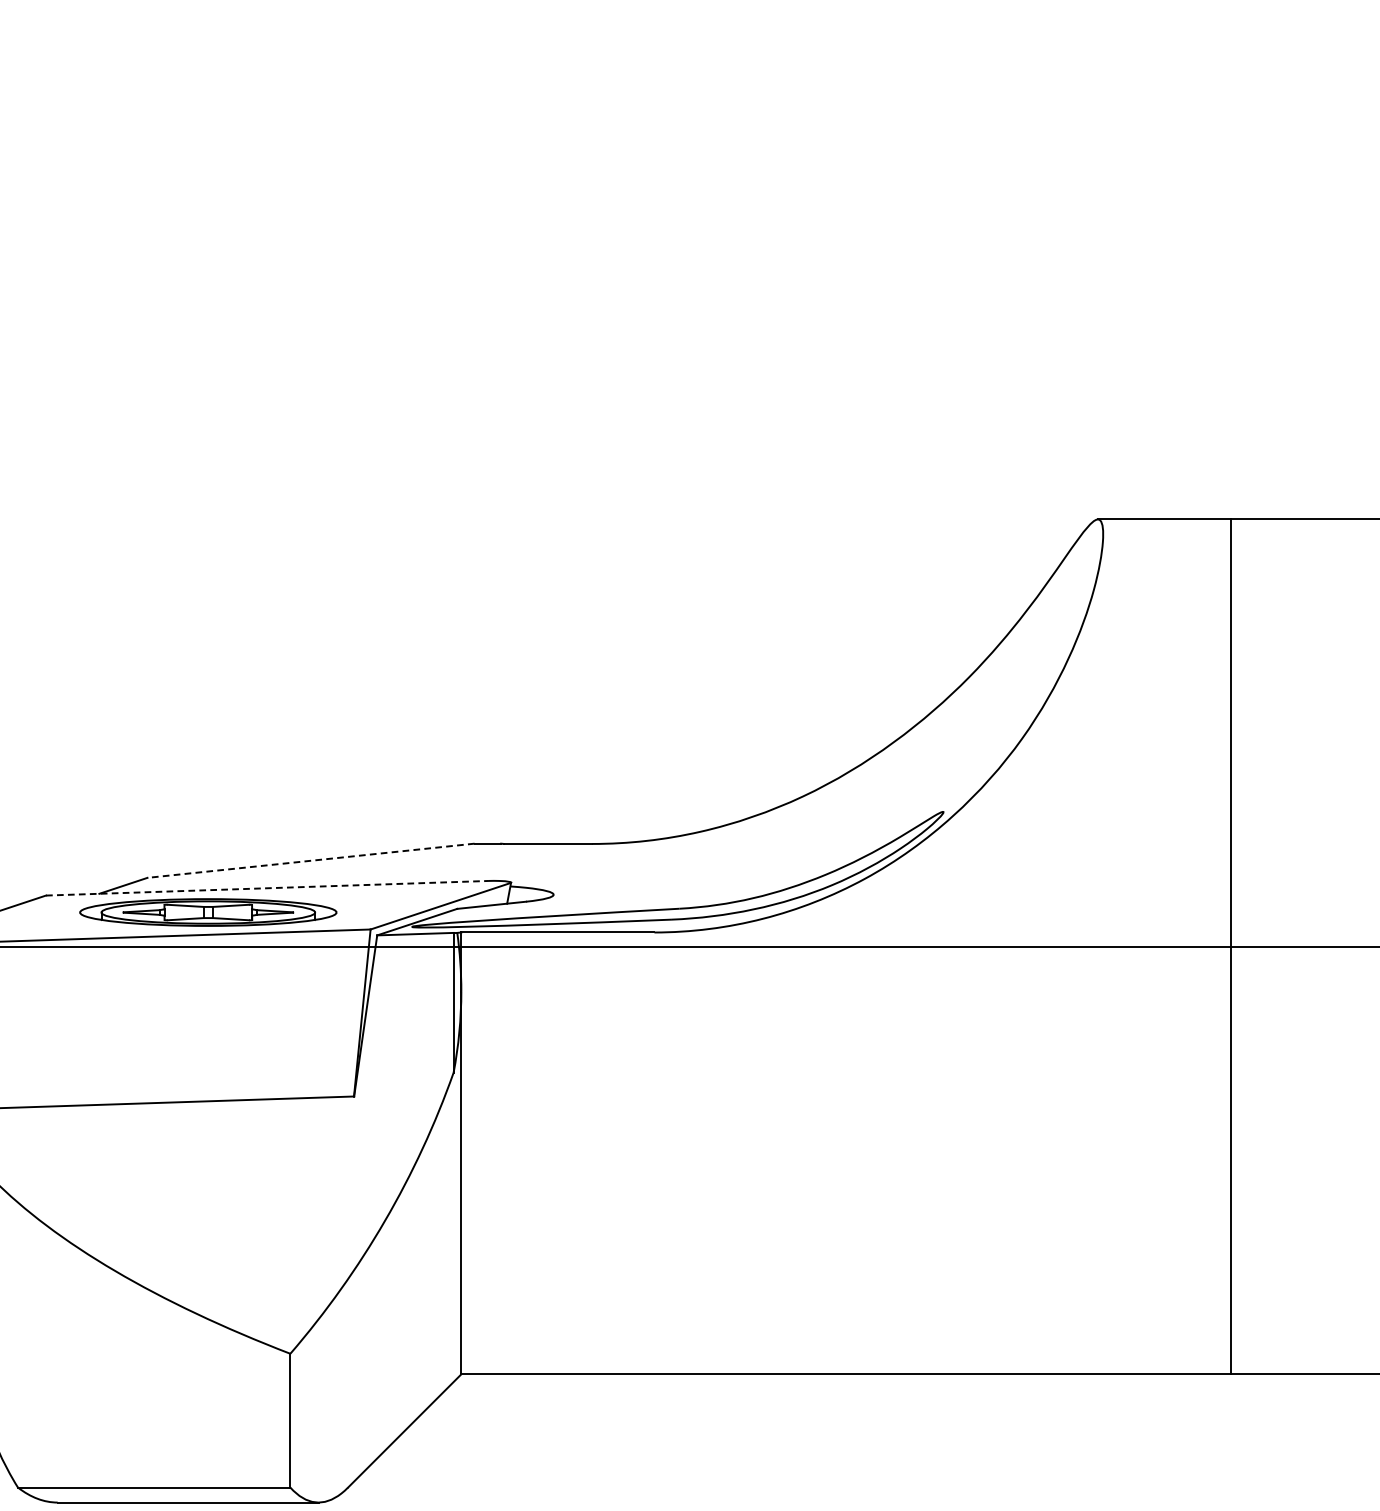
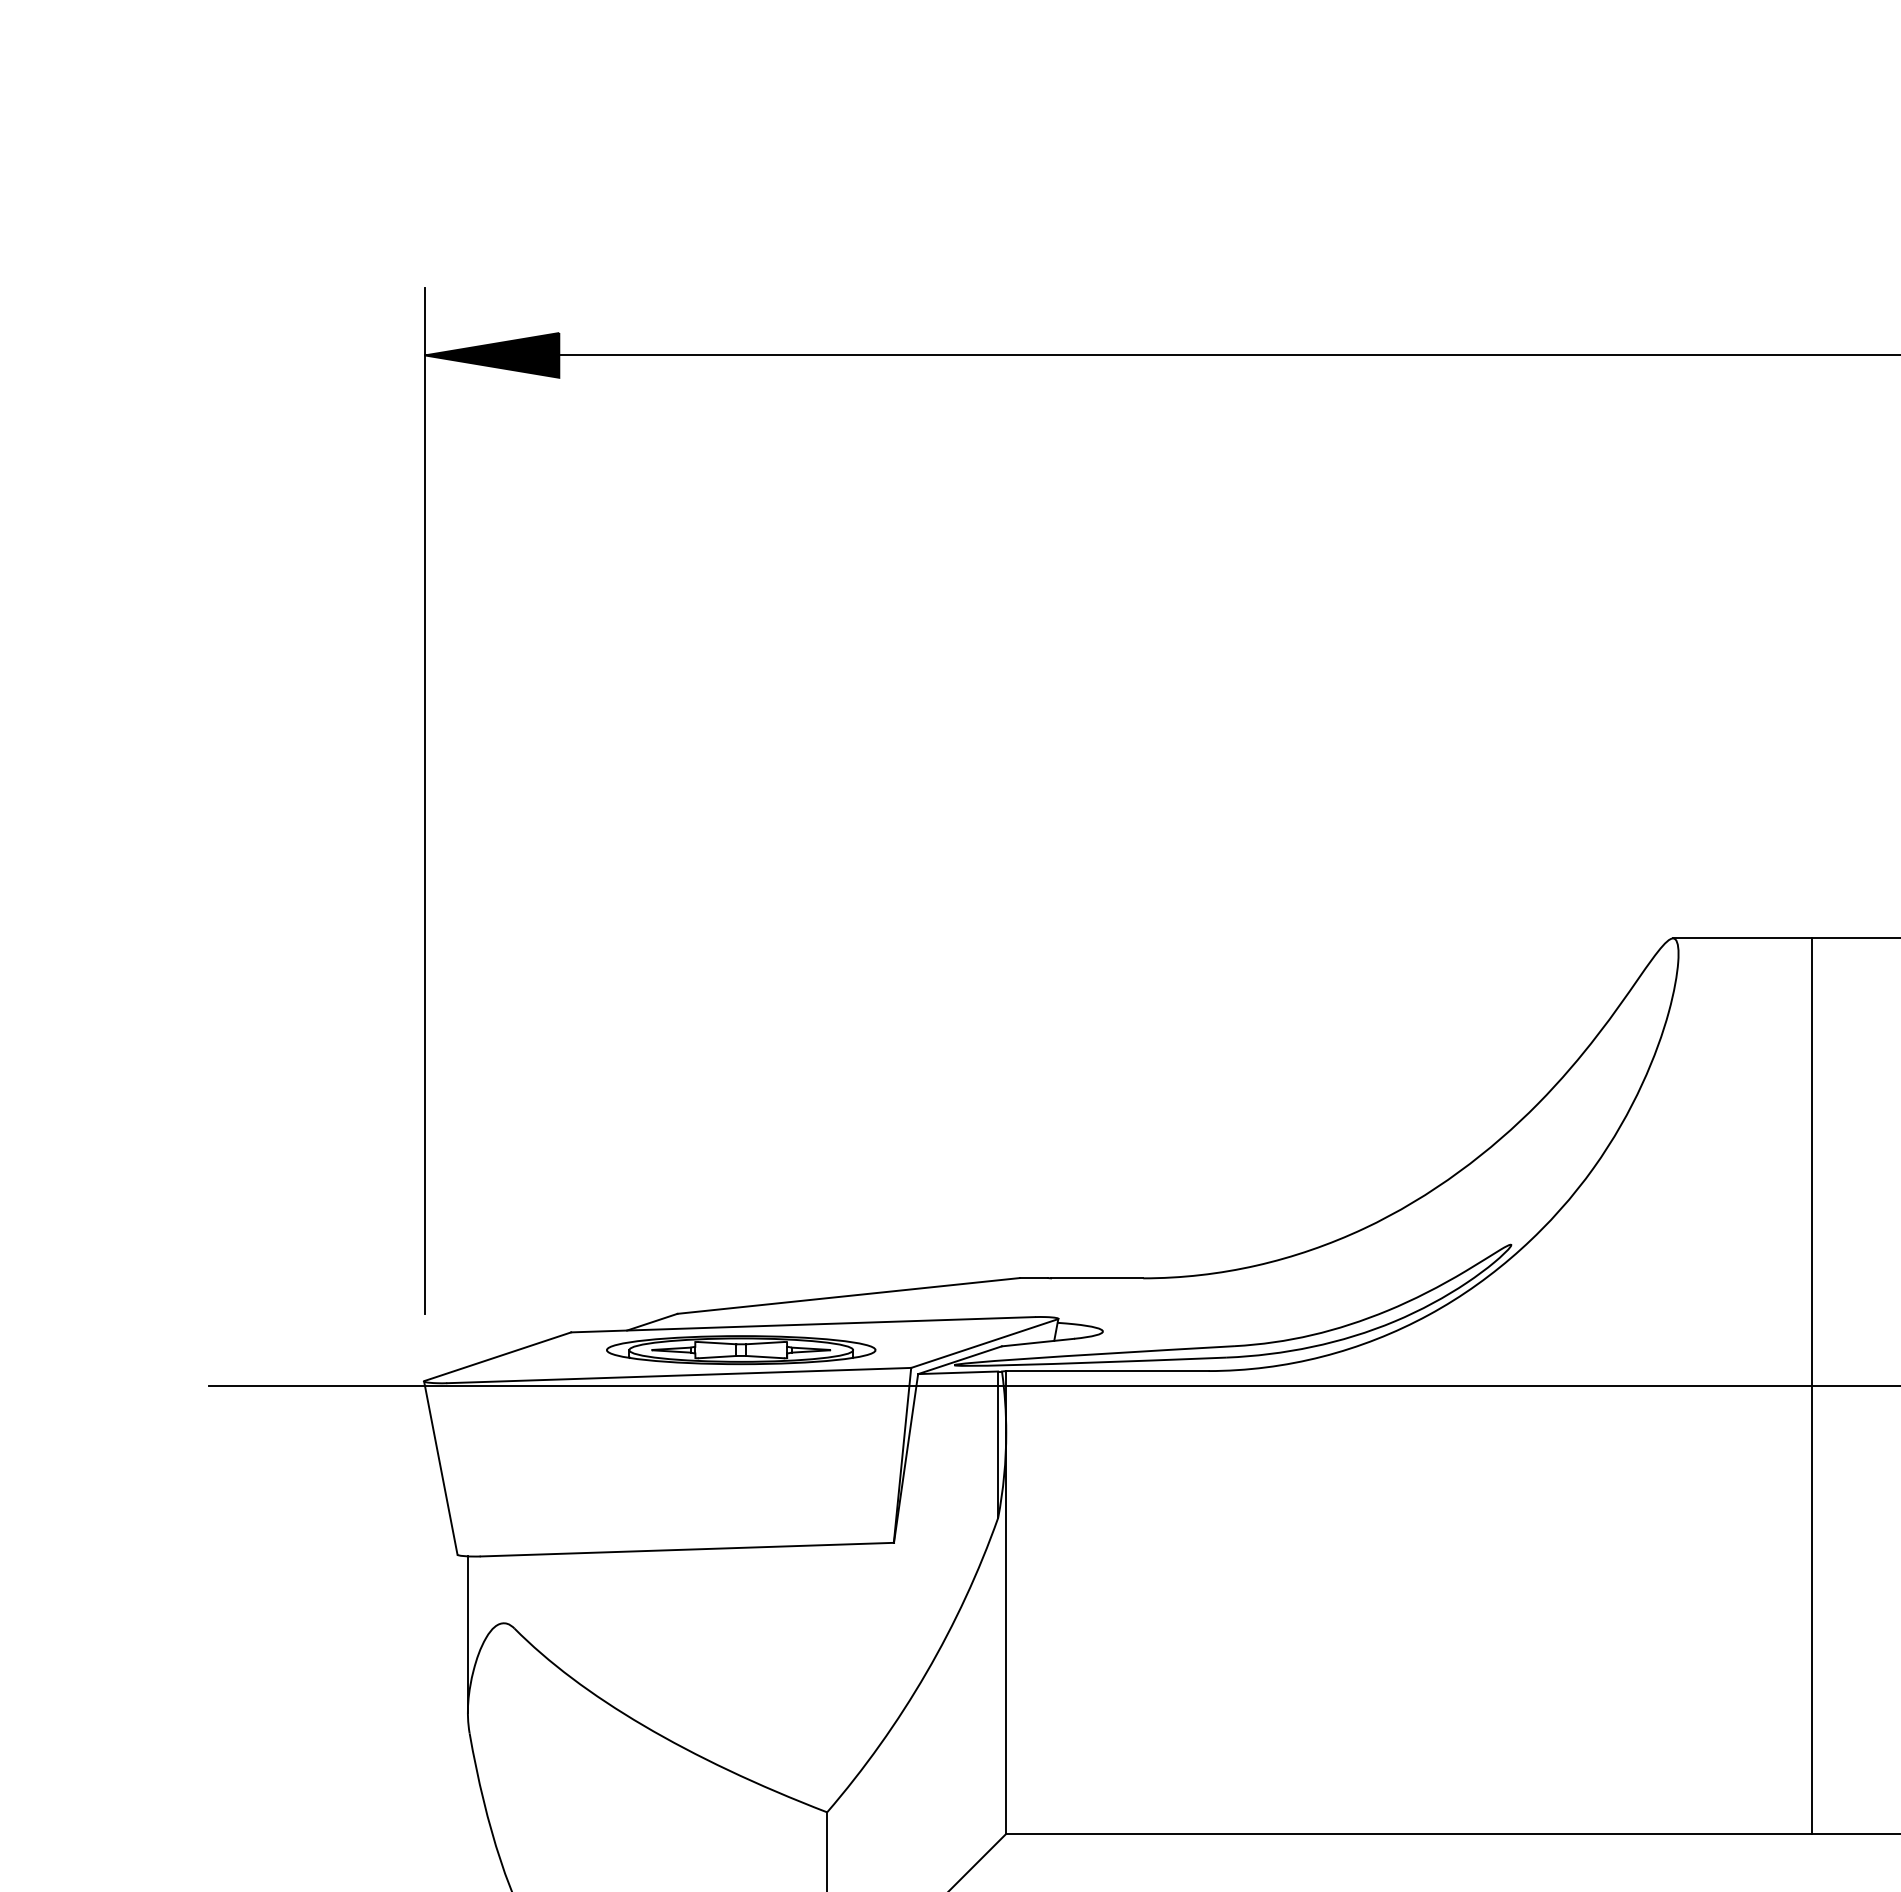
line: (310, 860) -> (848, 1295), dashed -> solid
line: (267, 888) -> (803, 1324), dashed -> solid

